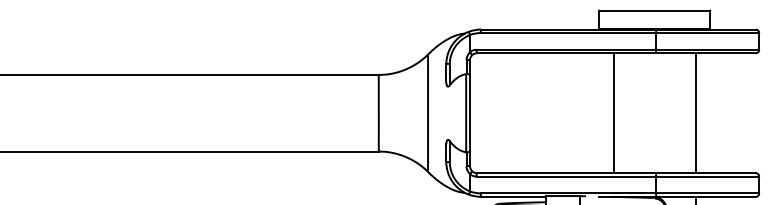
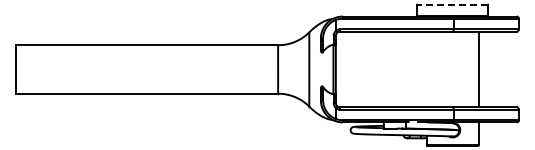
line: (654, 10) -> (452, 4), solid -> dashed
line: (613, 113) -> (426, 69), removed

